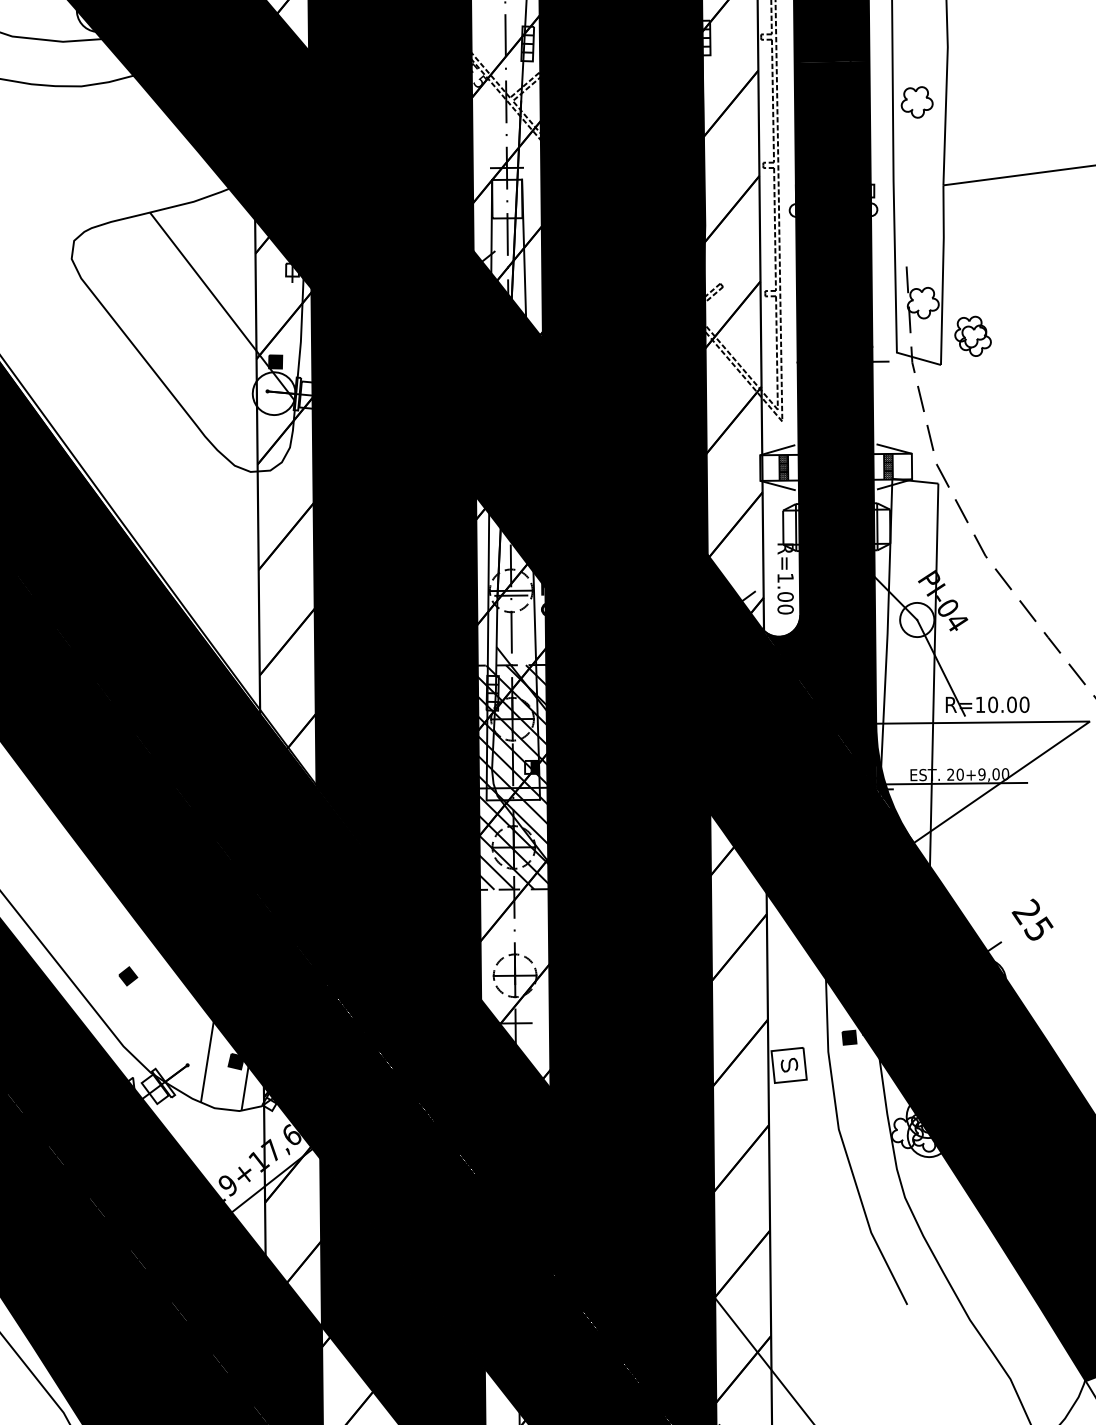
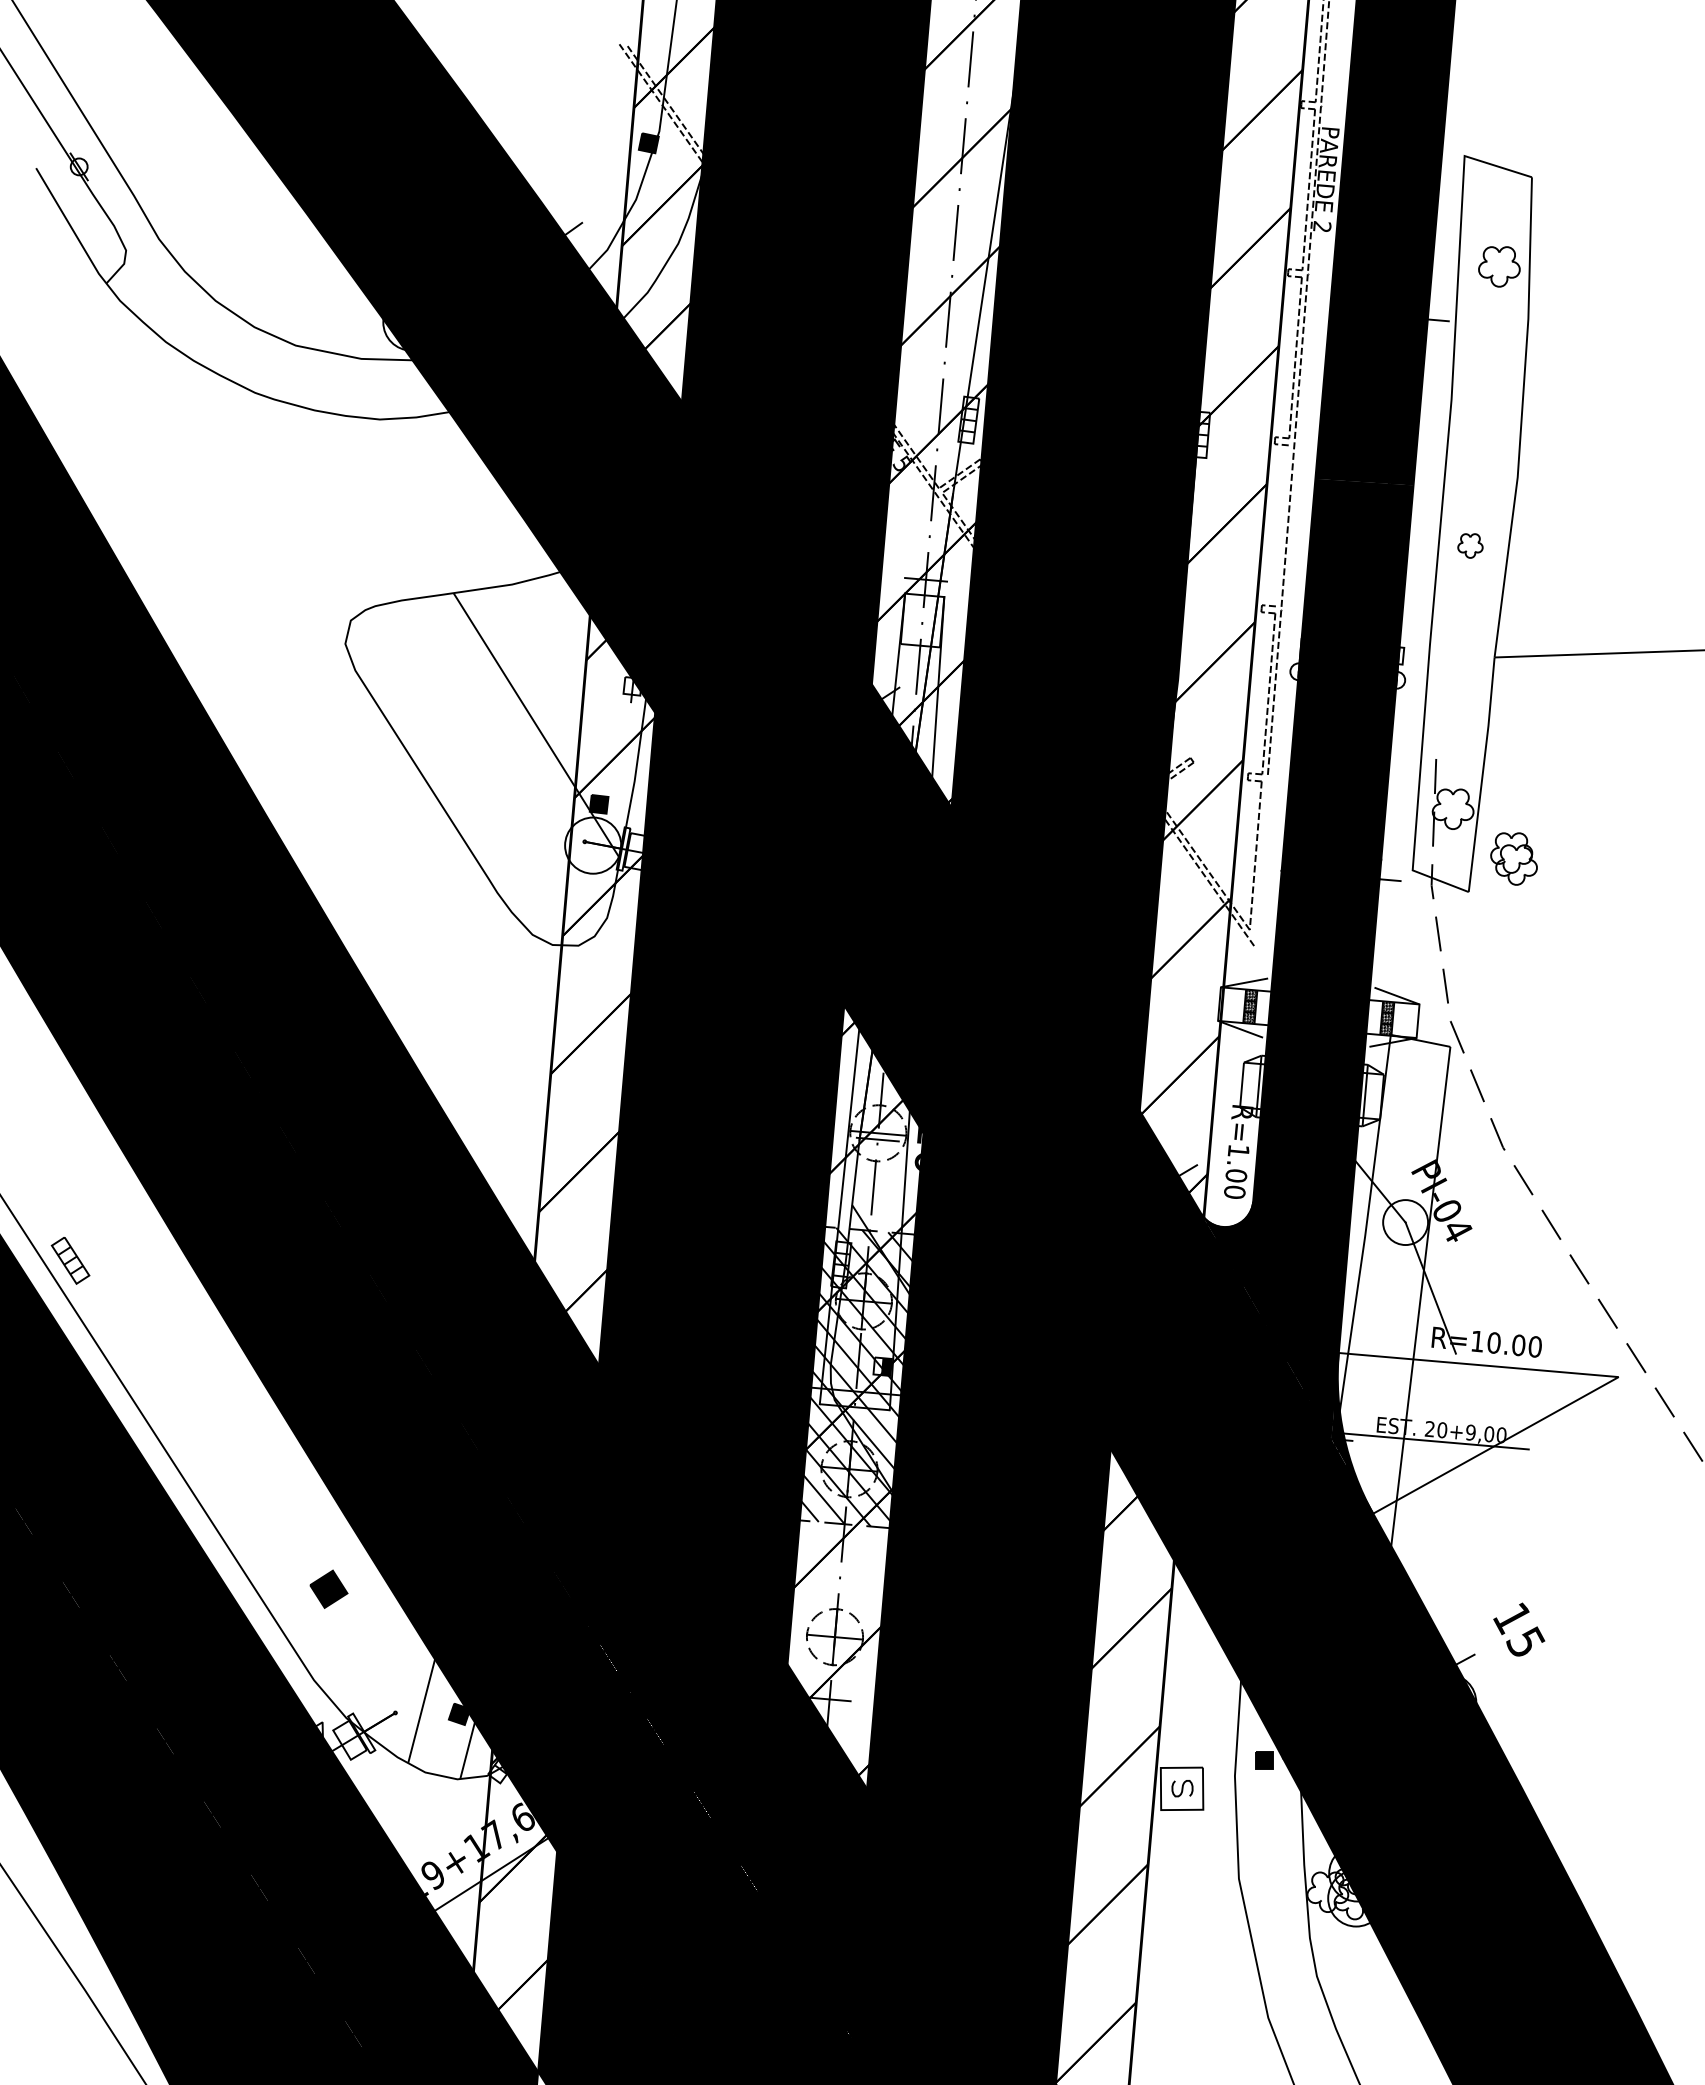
line: (772, 100) -> (1281, 525), removed
part: (917, 102) -> (1470, 545), size x0.6
line: (781, 357) -> (1260, 862), removed
text: (1025, 912) -> (1510, 1618), 25 -> 15
part: (127, 975) -> (328, 1588), size x1.6

